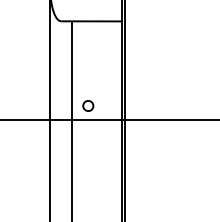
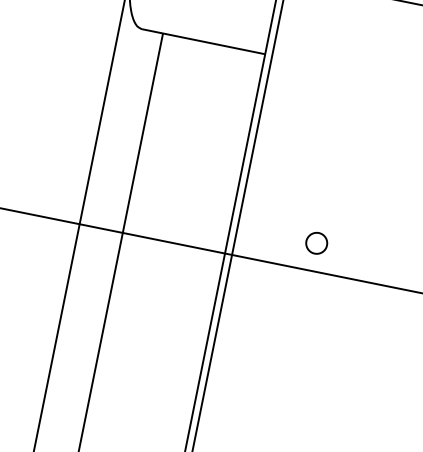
part: (88, 105) -> (317, 242), moved

